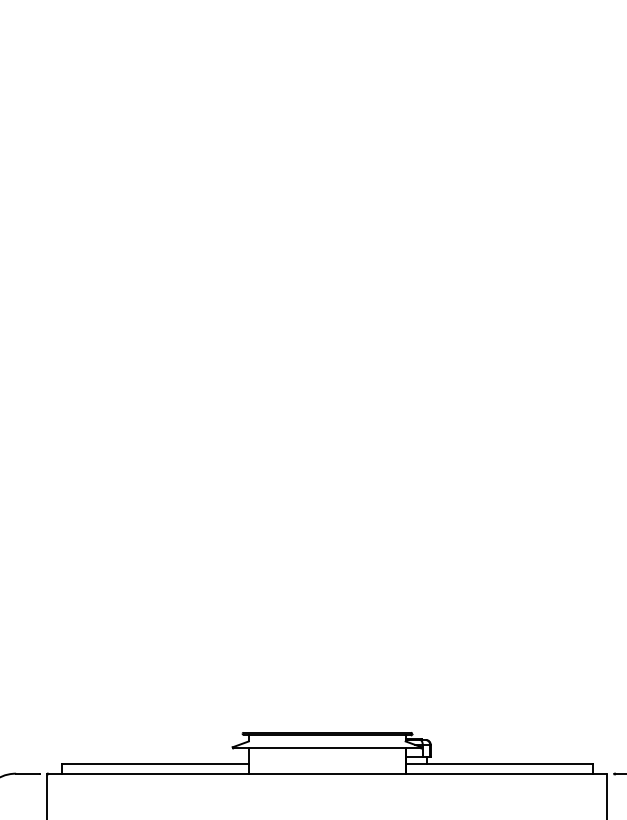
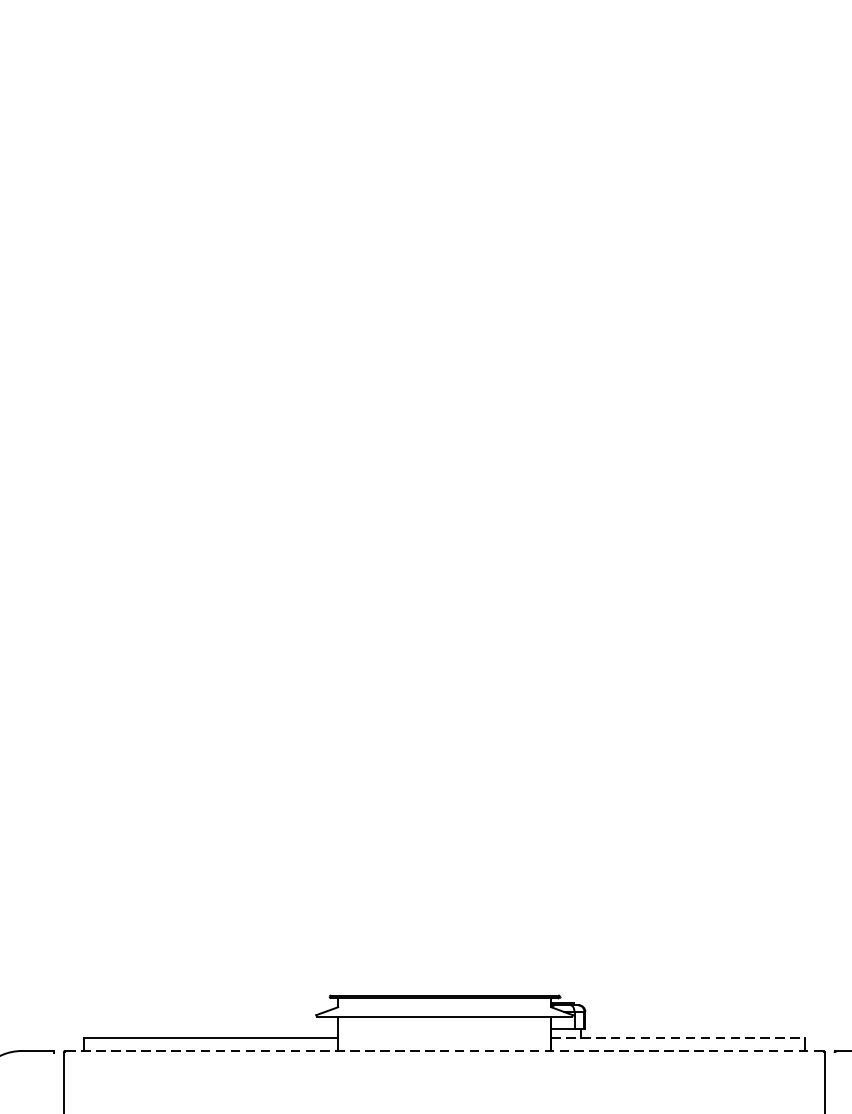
line: (499, 763) -> (678, 1037), solid -> dashed
line: (327, 773) -> (445, 1050), solid -> dashed

